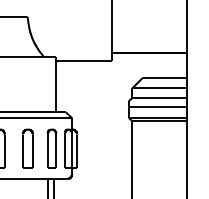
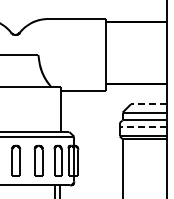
line: (164, 78) -> (148, 104), solid -> dashed
line: (158, 106) -> (143, 127), solid -> dashed

